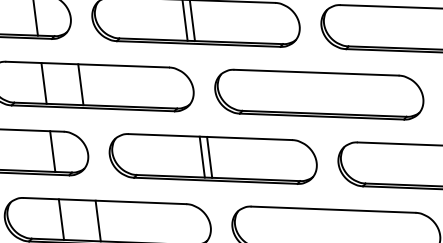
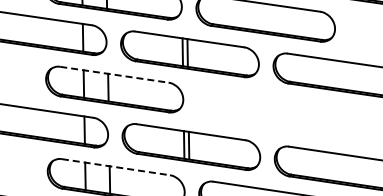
line: (87, 64) -> (114, 74), solid -> dashed
part: (318, 94) -> (266, 111), removed
line: (104, 201) -> (115, 167), solid -> dashed

